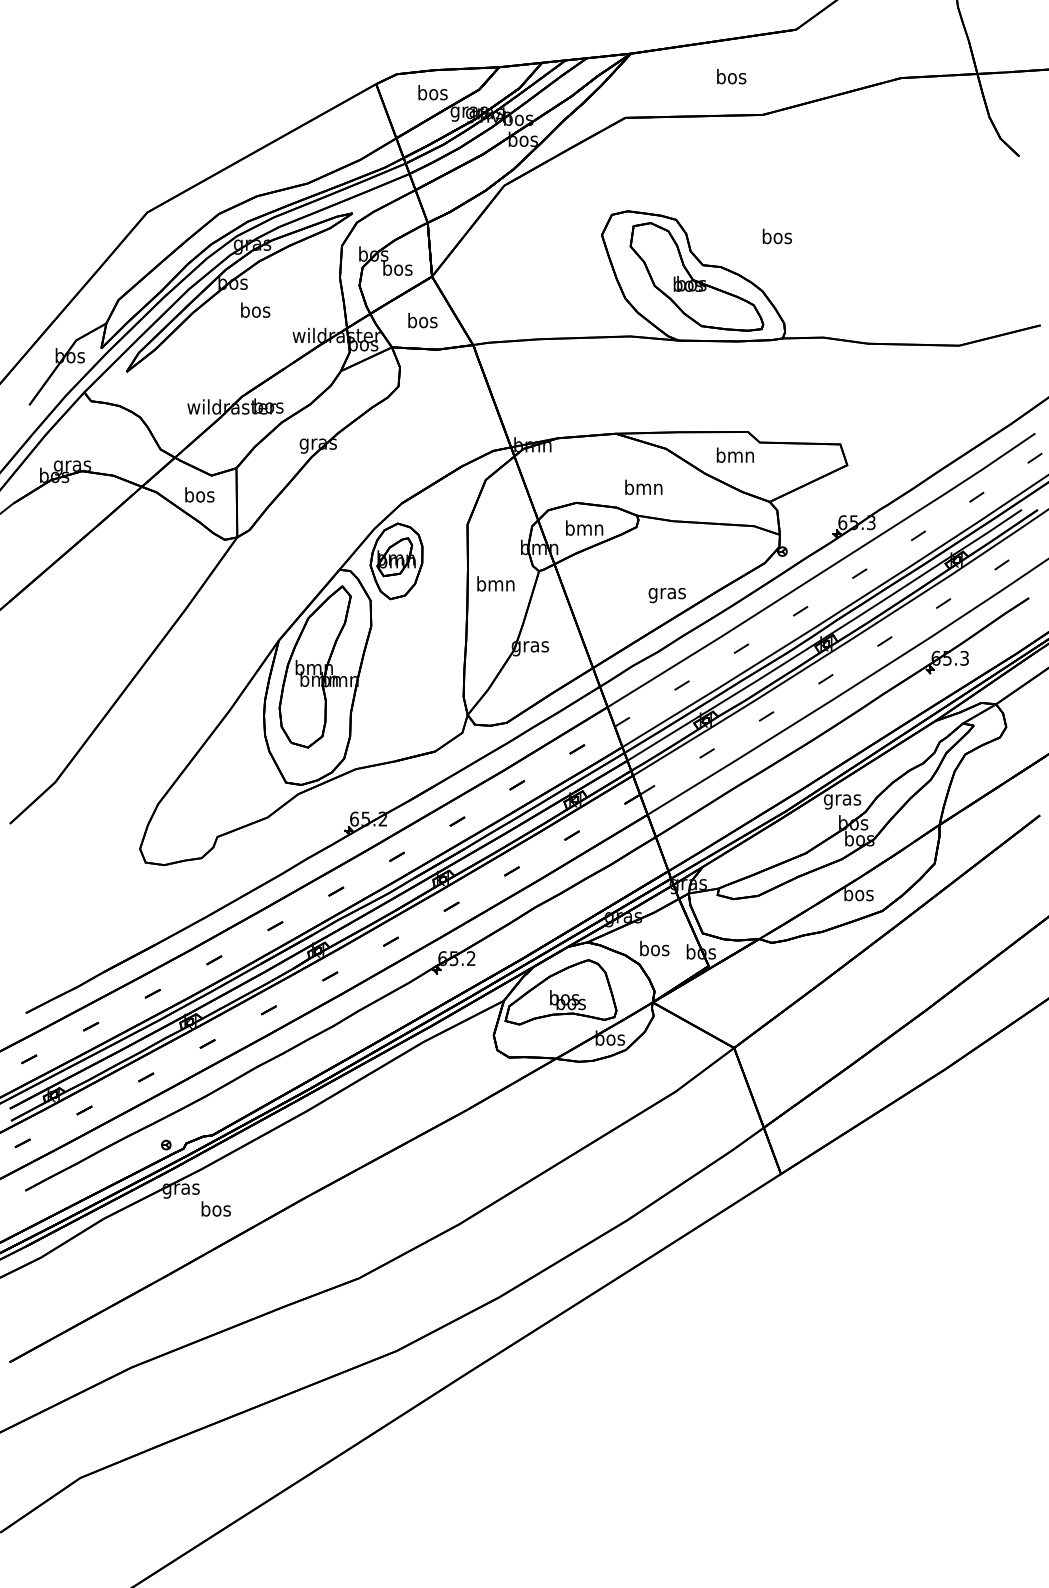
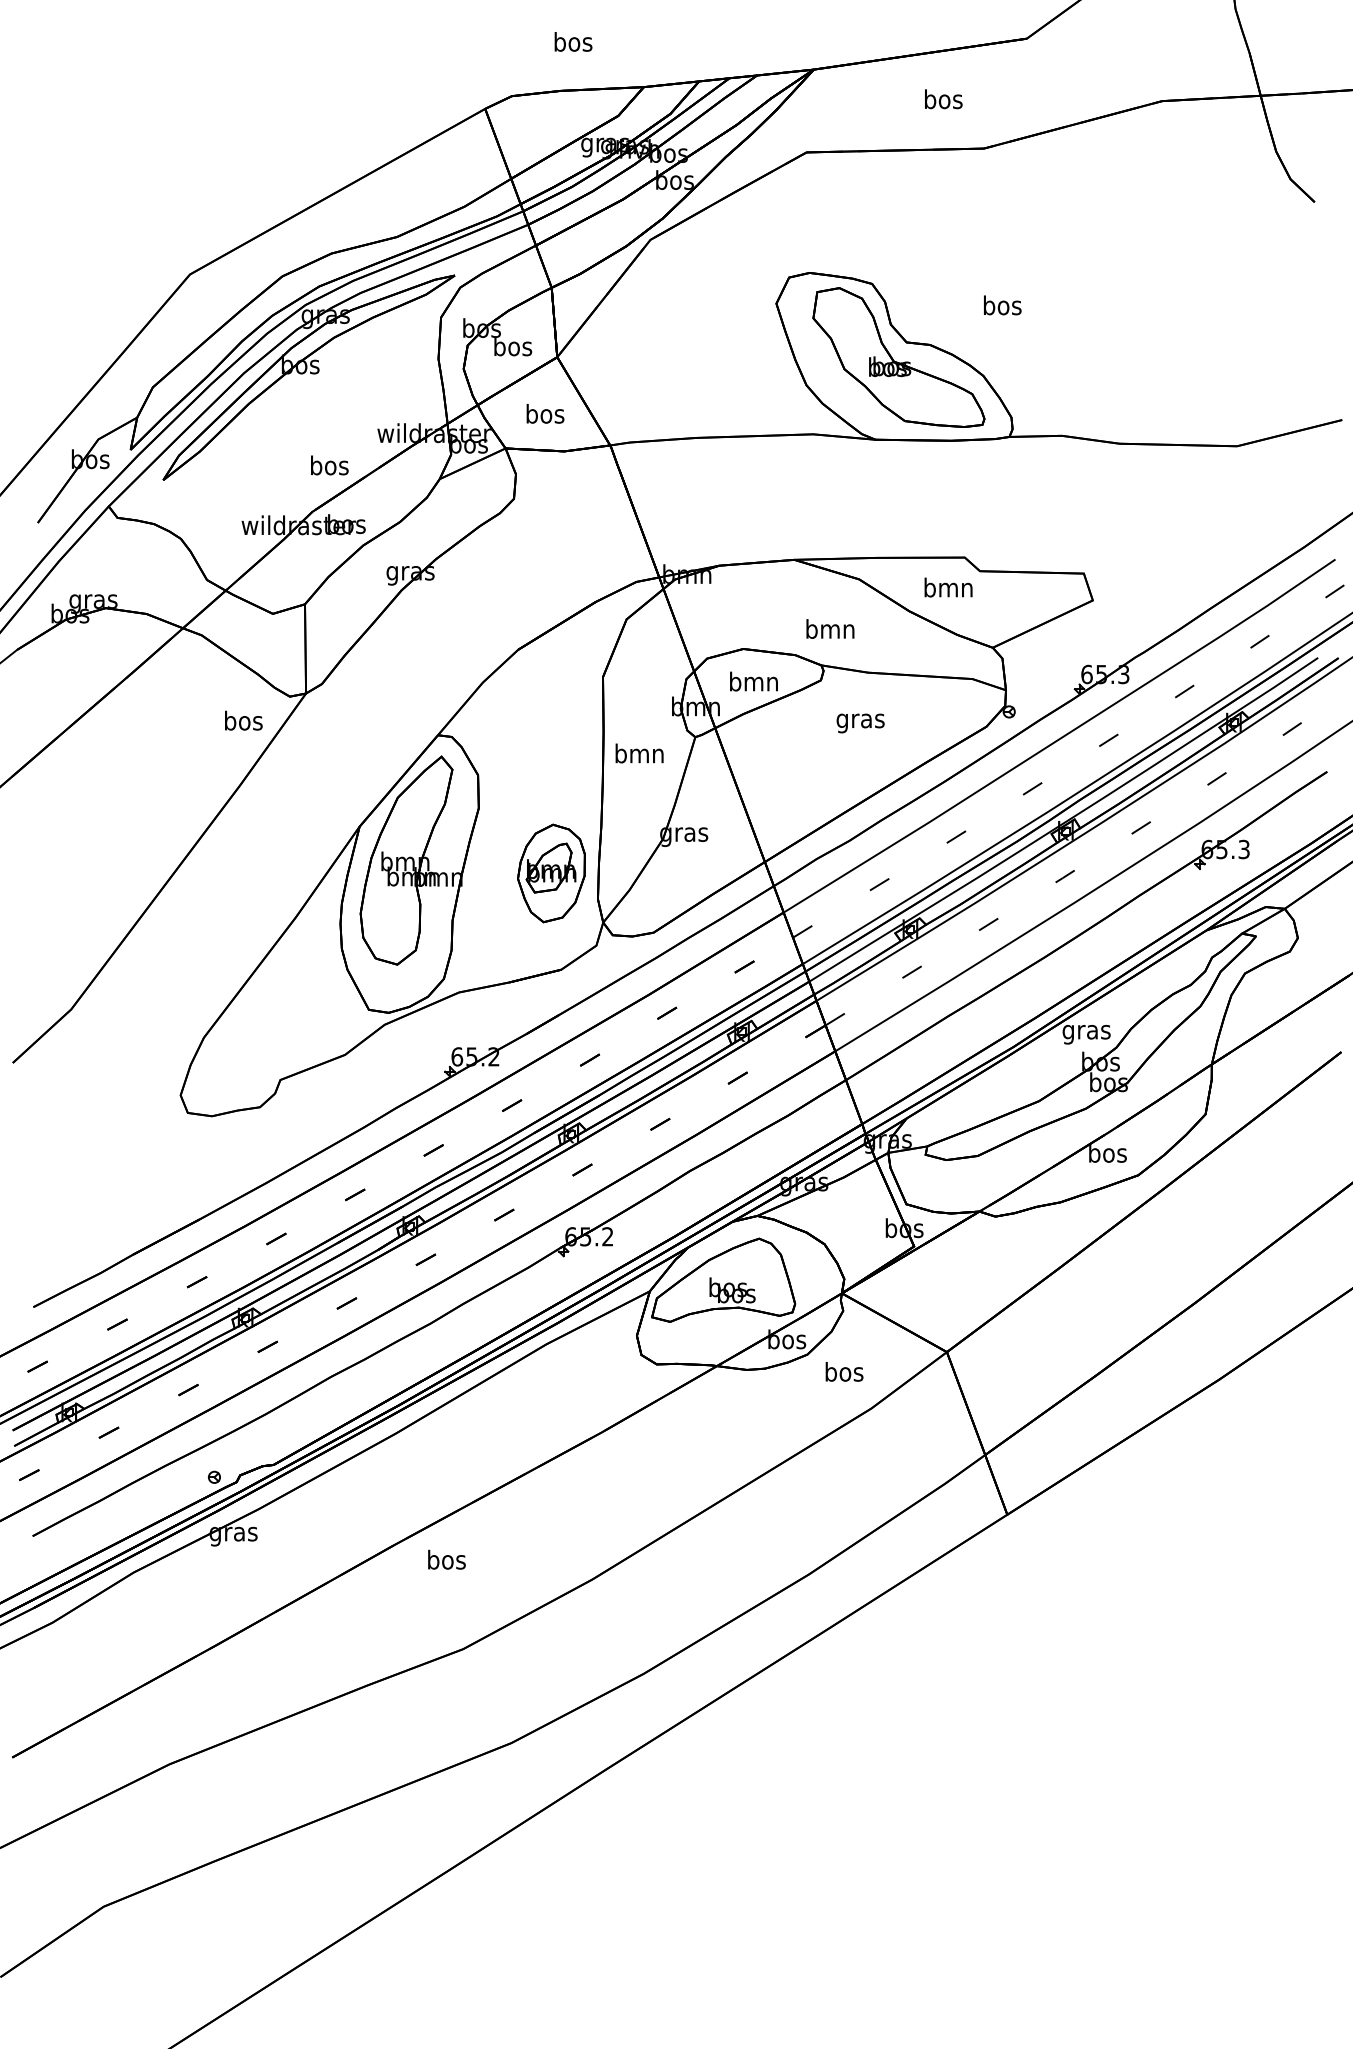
text: (433, 92) -> (573, 41), moved
text: (255, 310) -> (329, 465), moved
text: (199, 494) -> (243, 720), moved
part: (396, 561) -> (551, 873), moved
text: (667, 595) -> (860, 723), moved
text: (654, 948) -> (844, 1371), moved
text: (215, 1208) -> (446, 1559), moved

